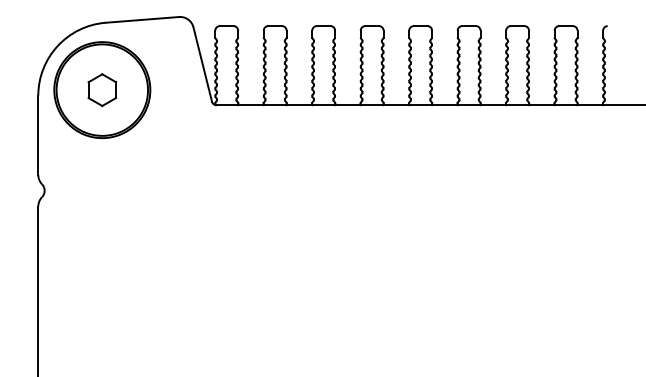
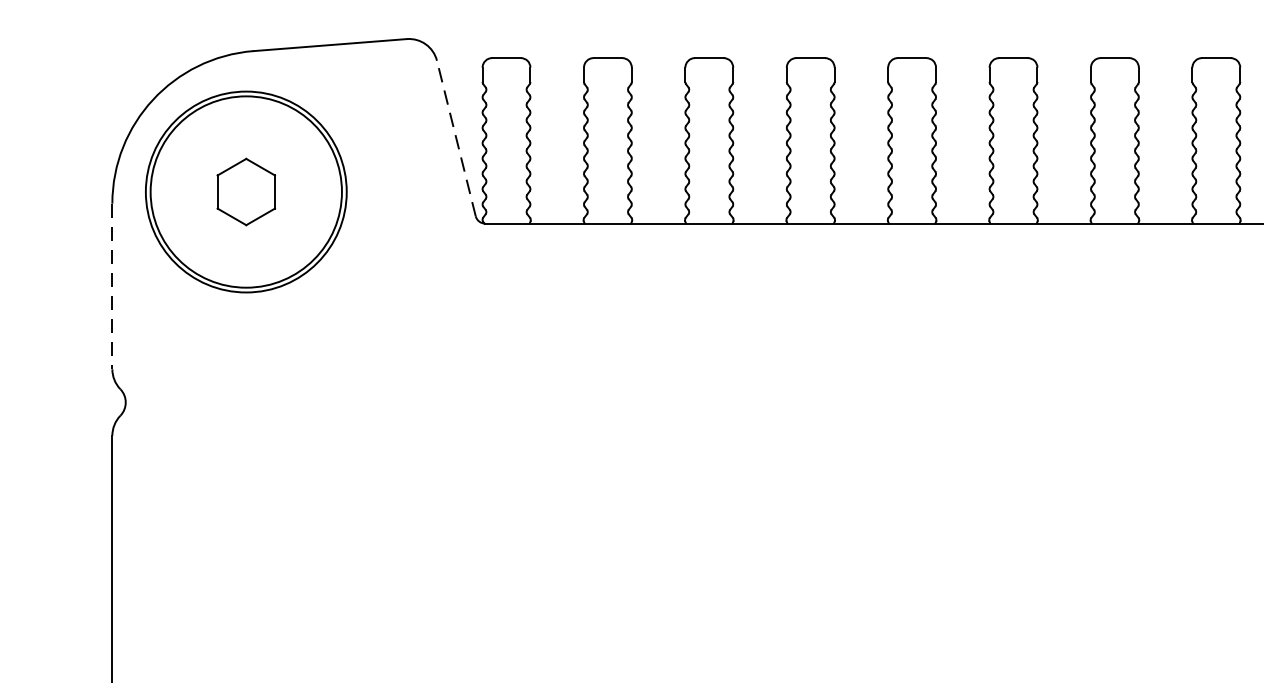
line: (202, 64) -> (455, 138), solid -> dashed
line: (38, 135) -> (112, 286), solid -> dashed

